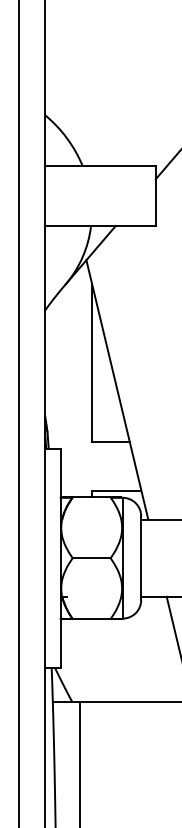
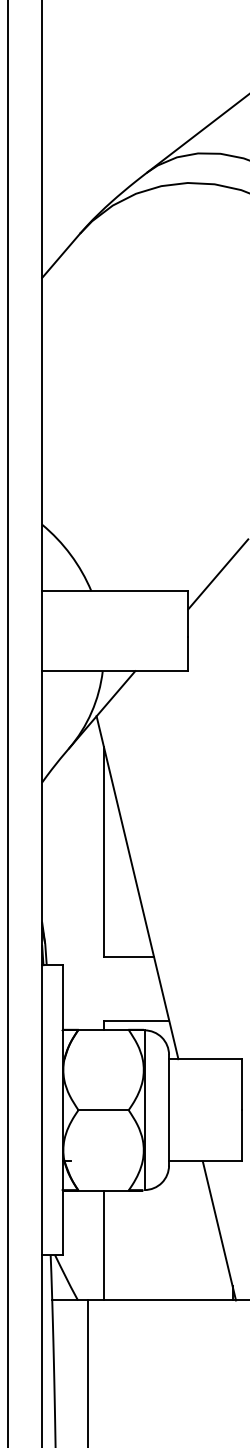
line: (92, 660) -> (104, 1245), added

